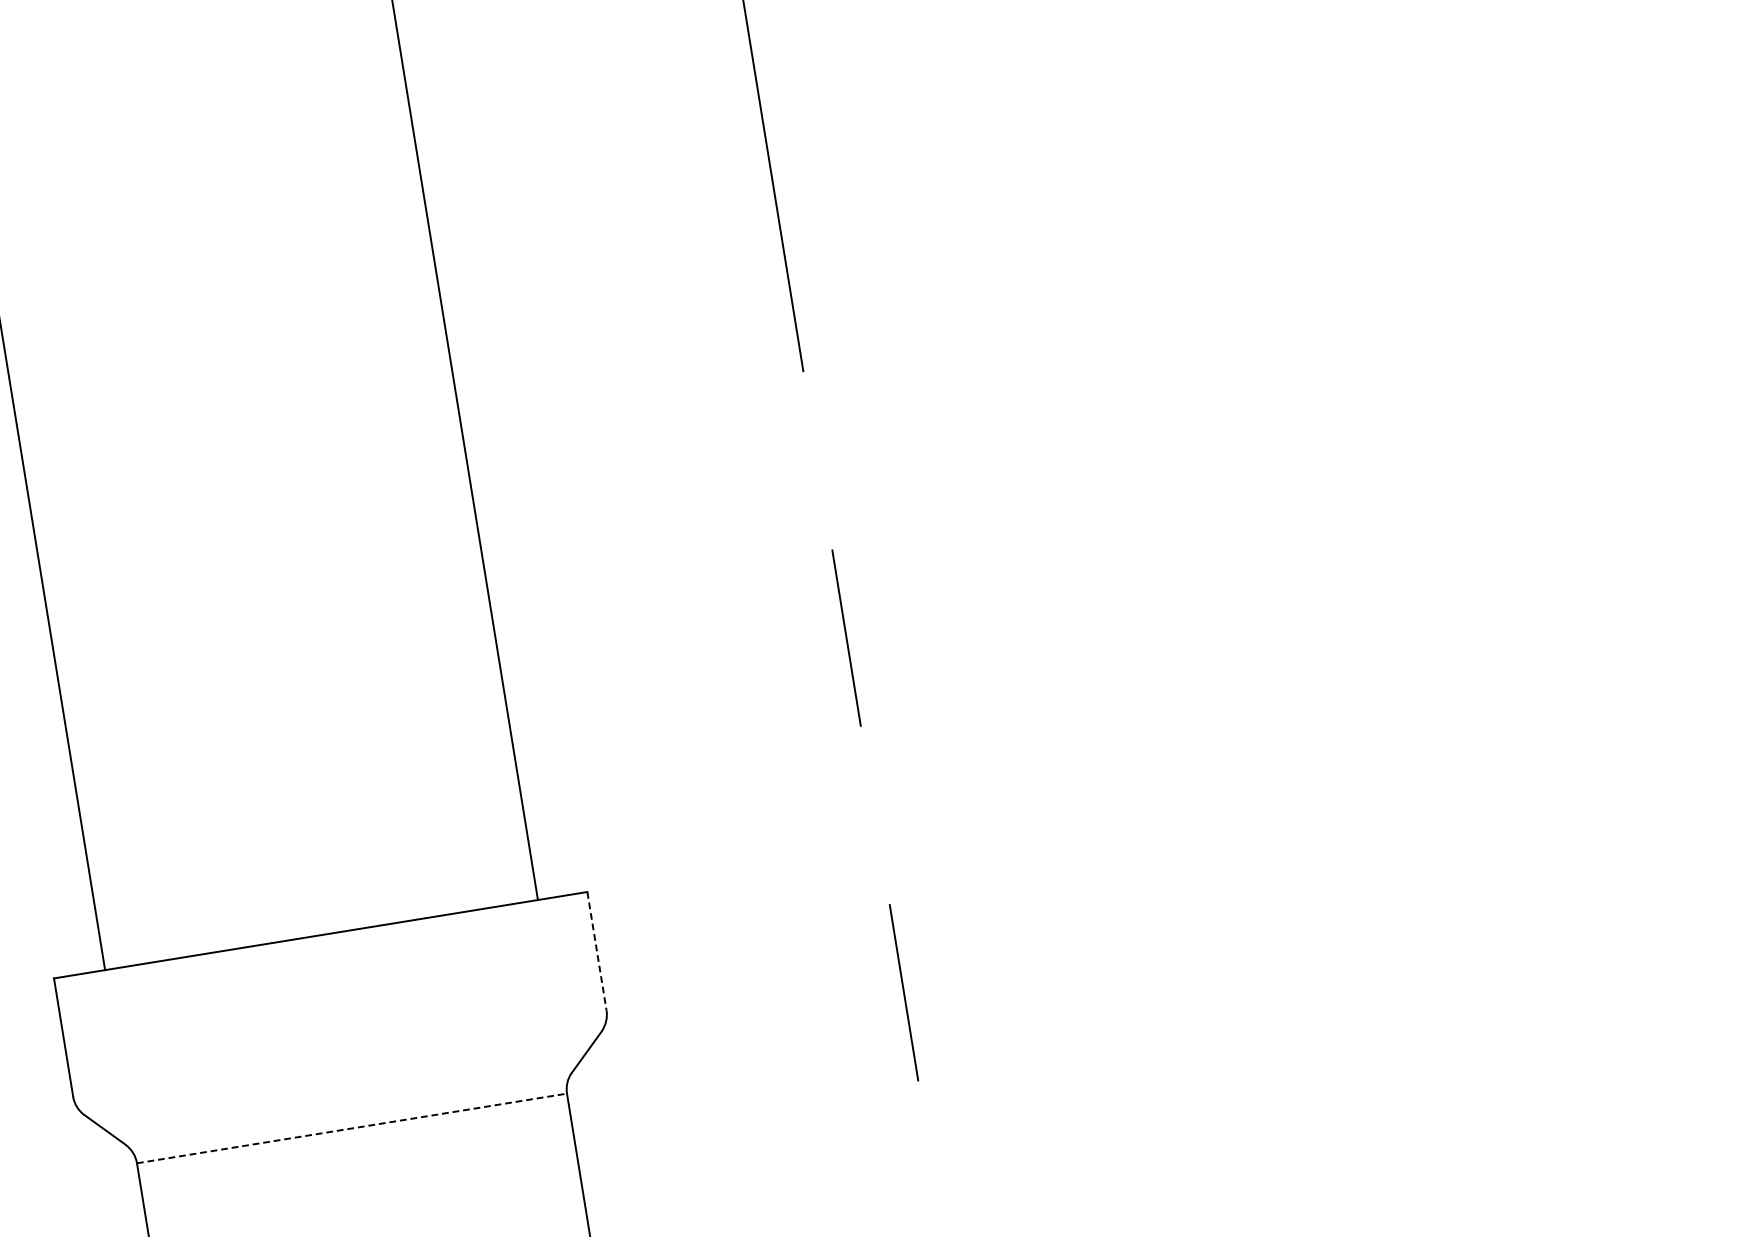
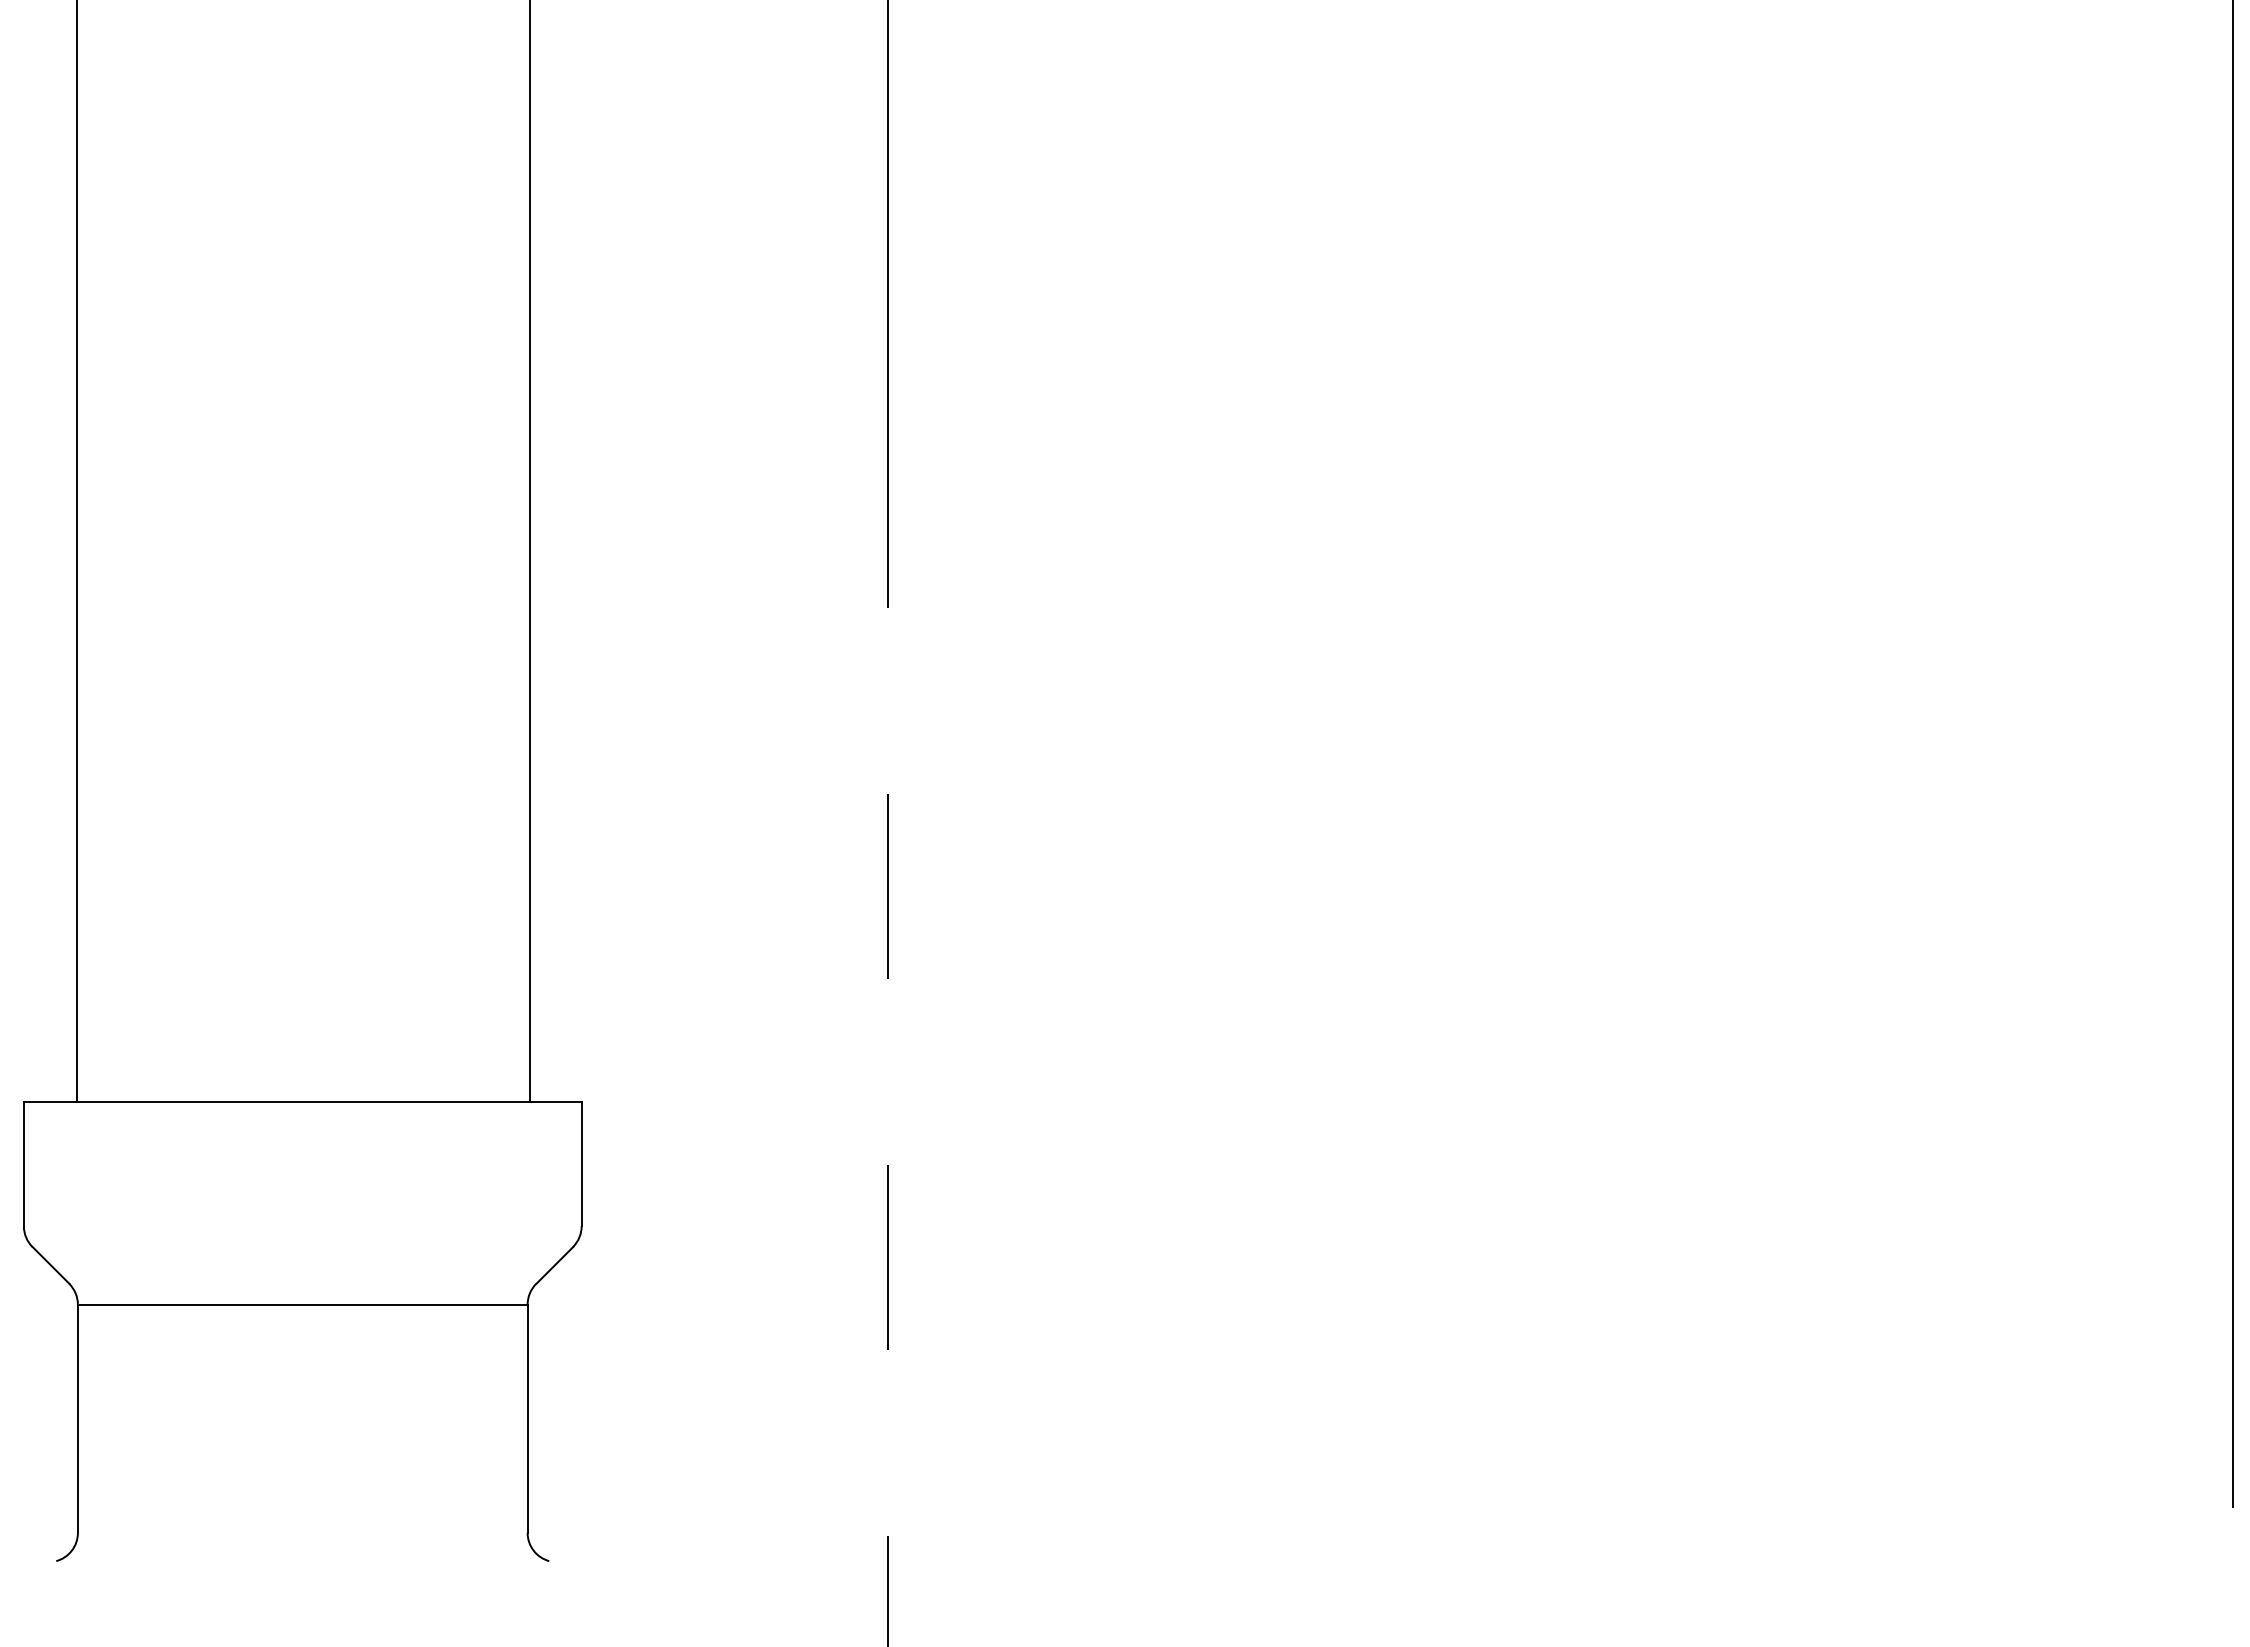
line: (596, 951) -> (581, 1164), dashed -> solid
line: (351, 1128) -> (302, 1304), dashed -> solid

